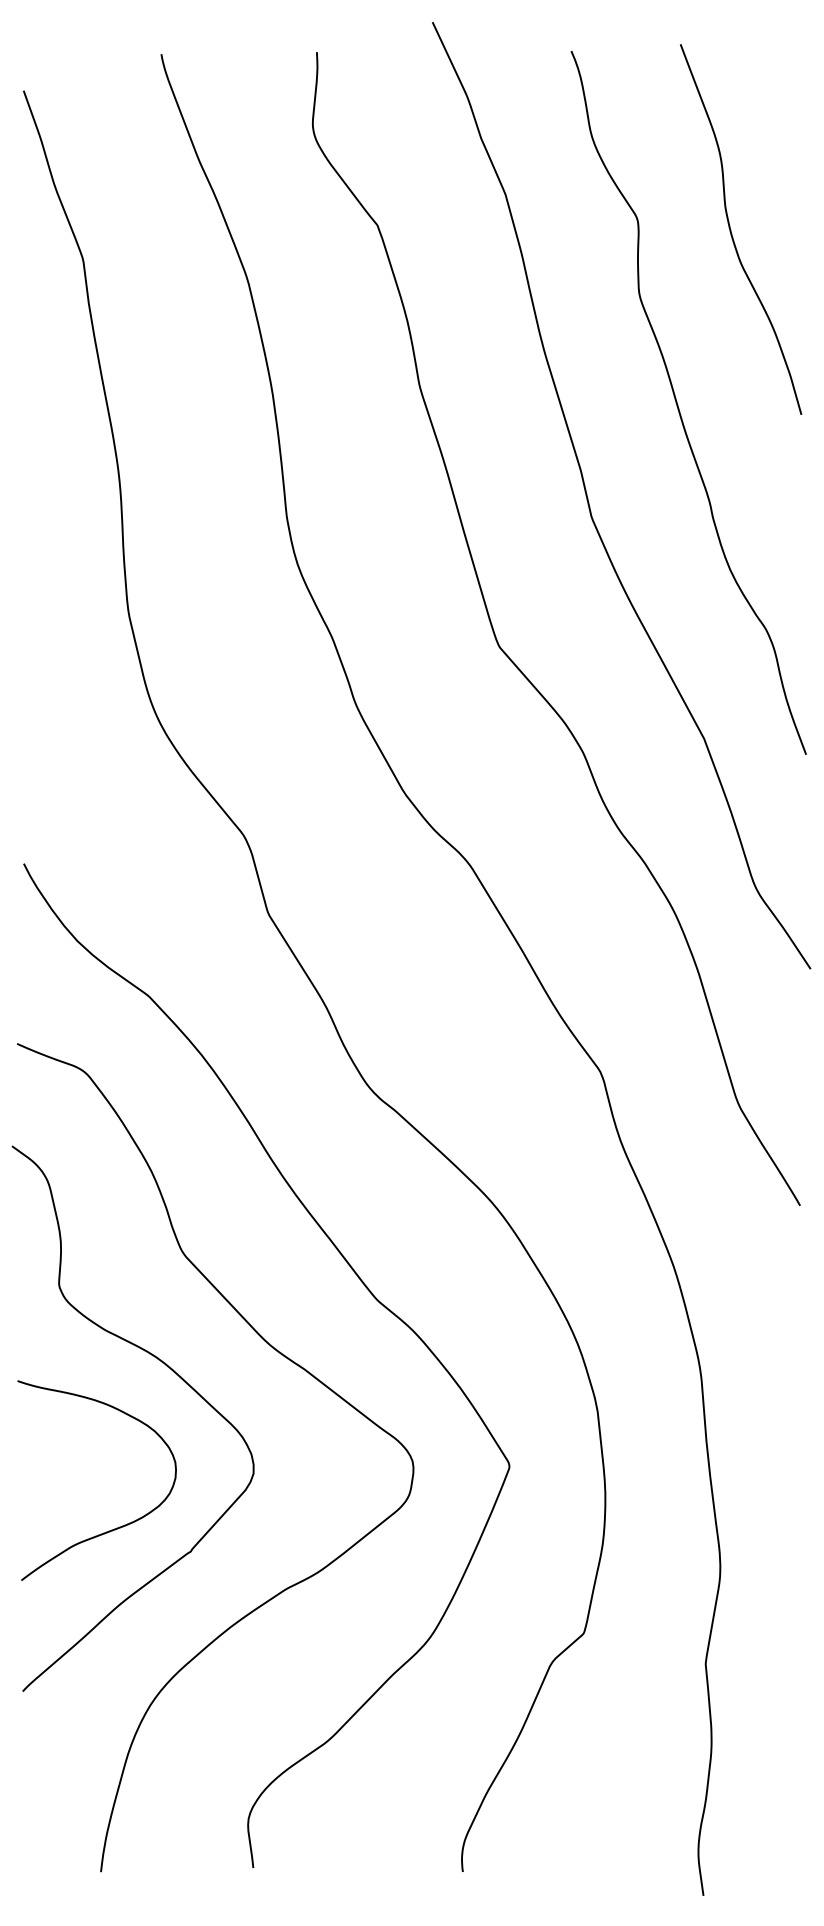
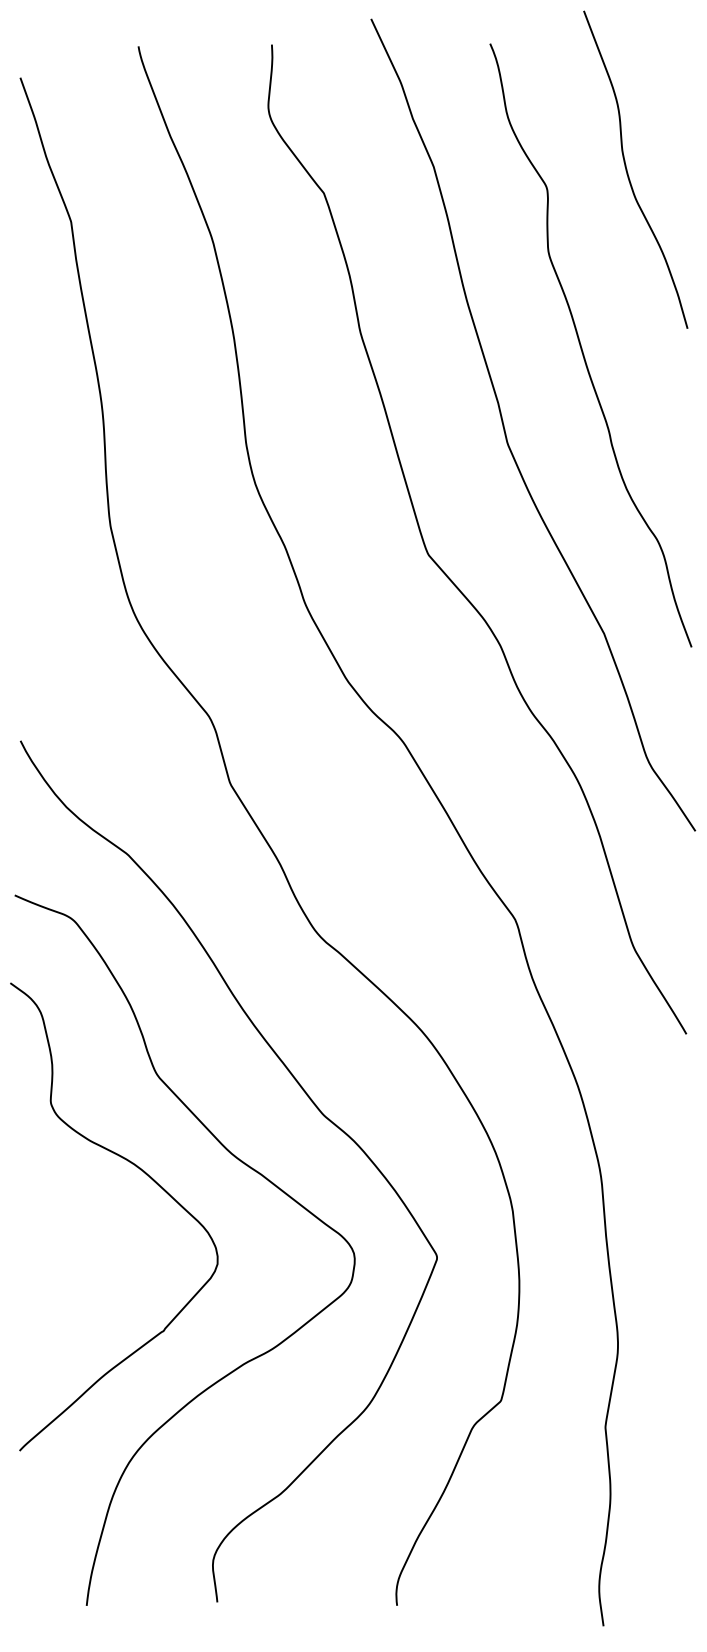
curve: (731, 229) -> (627, 169), moved
curve: (118, 1526) -> (101, 1309), removed

